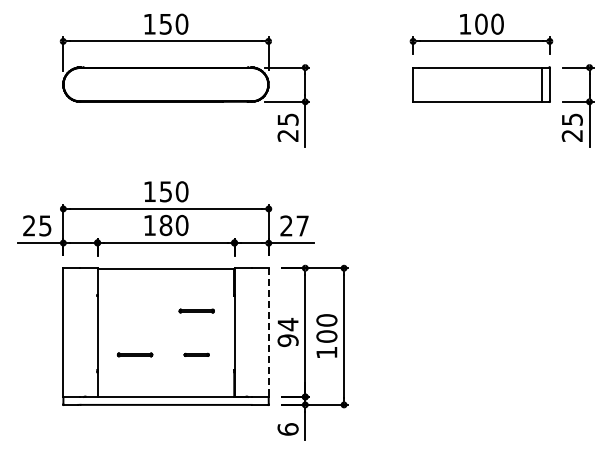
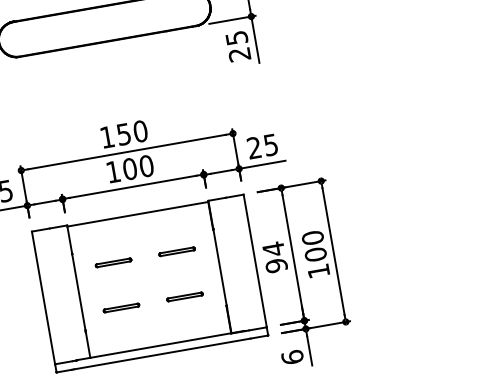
text: (165, 225) -> (129, 169), 180 -> 100
text: (302, 225) -> (270, 144), 27 -> 25
part: (134, 310) -> (112, 262), added
line: (268, 333) -> (255, 261), dashed -> solid
part: (196, 354) -> (184, 296), size x1.43

